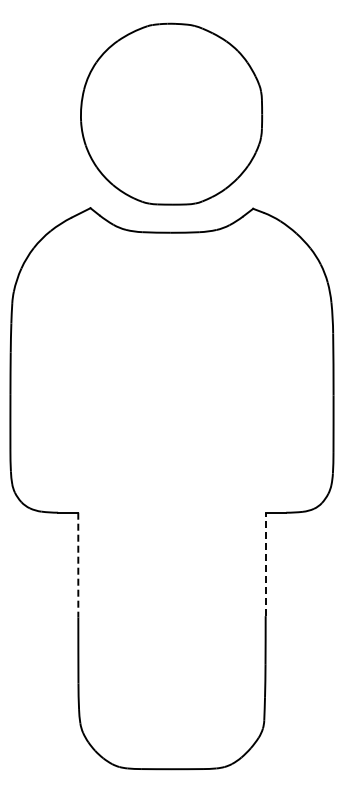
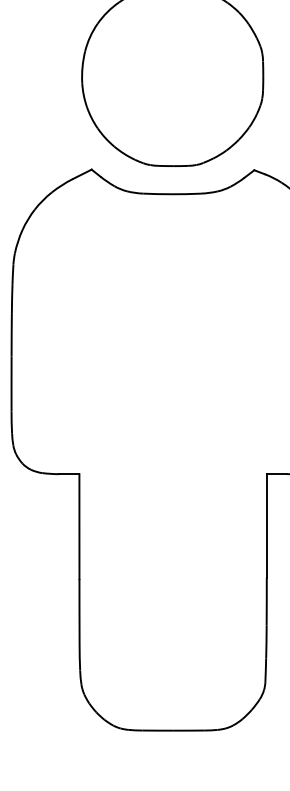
line: (265, 564) -> (266, 525), dashed -> solid
line: (78, 565) -> (79, 526), dashed -> solid

